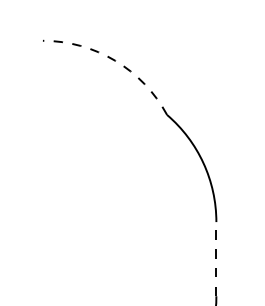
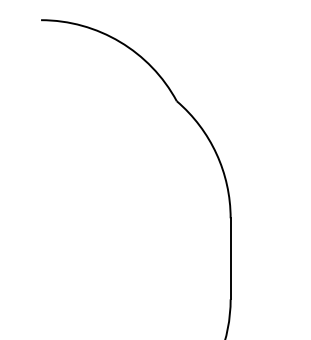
arc: (115, 60) -> (120, 41), dashed -> solid
line: (216, 258) -> (230, 258), dashed -> solid

